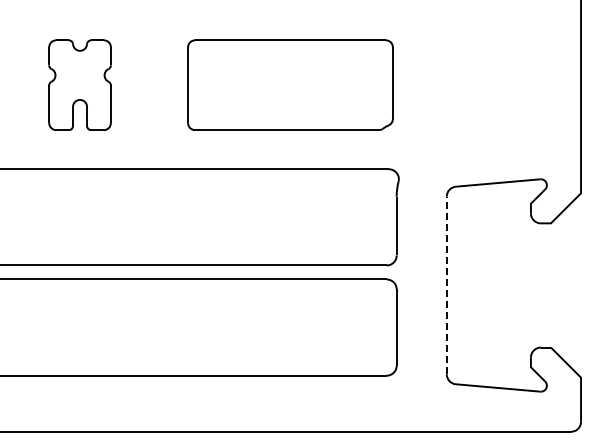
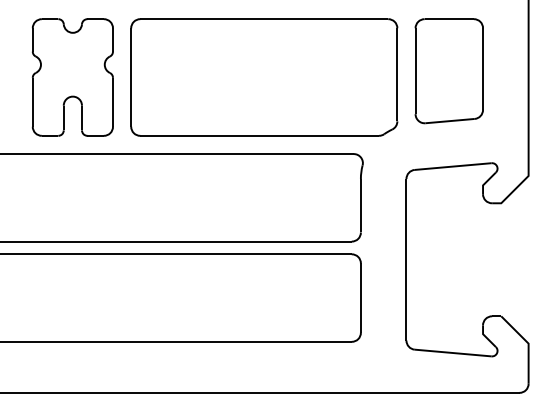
part: (493, 78) -> (448, 71), added
part: (79, 85) -> (72, 77), size x1.43
part: (290, 85) -> (264, 77), size x1.43
line: (446, 285) -> (406, 259), dashed -> solid

